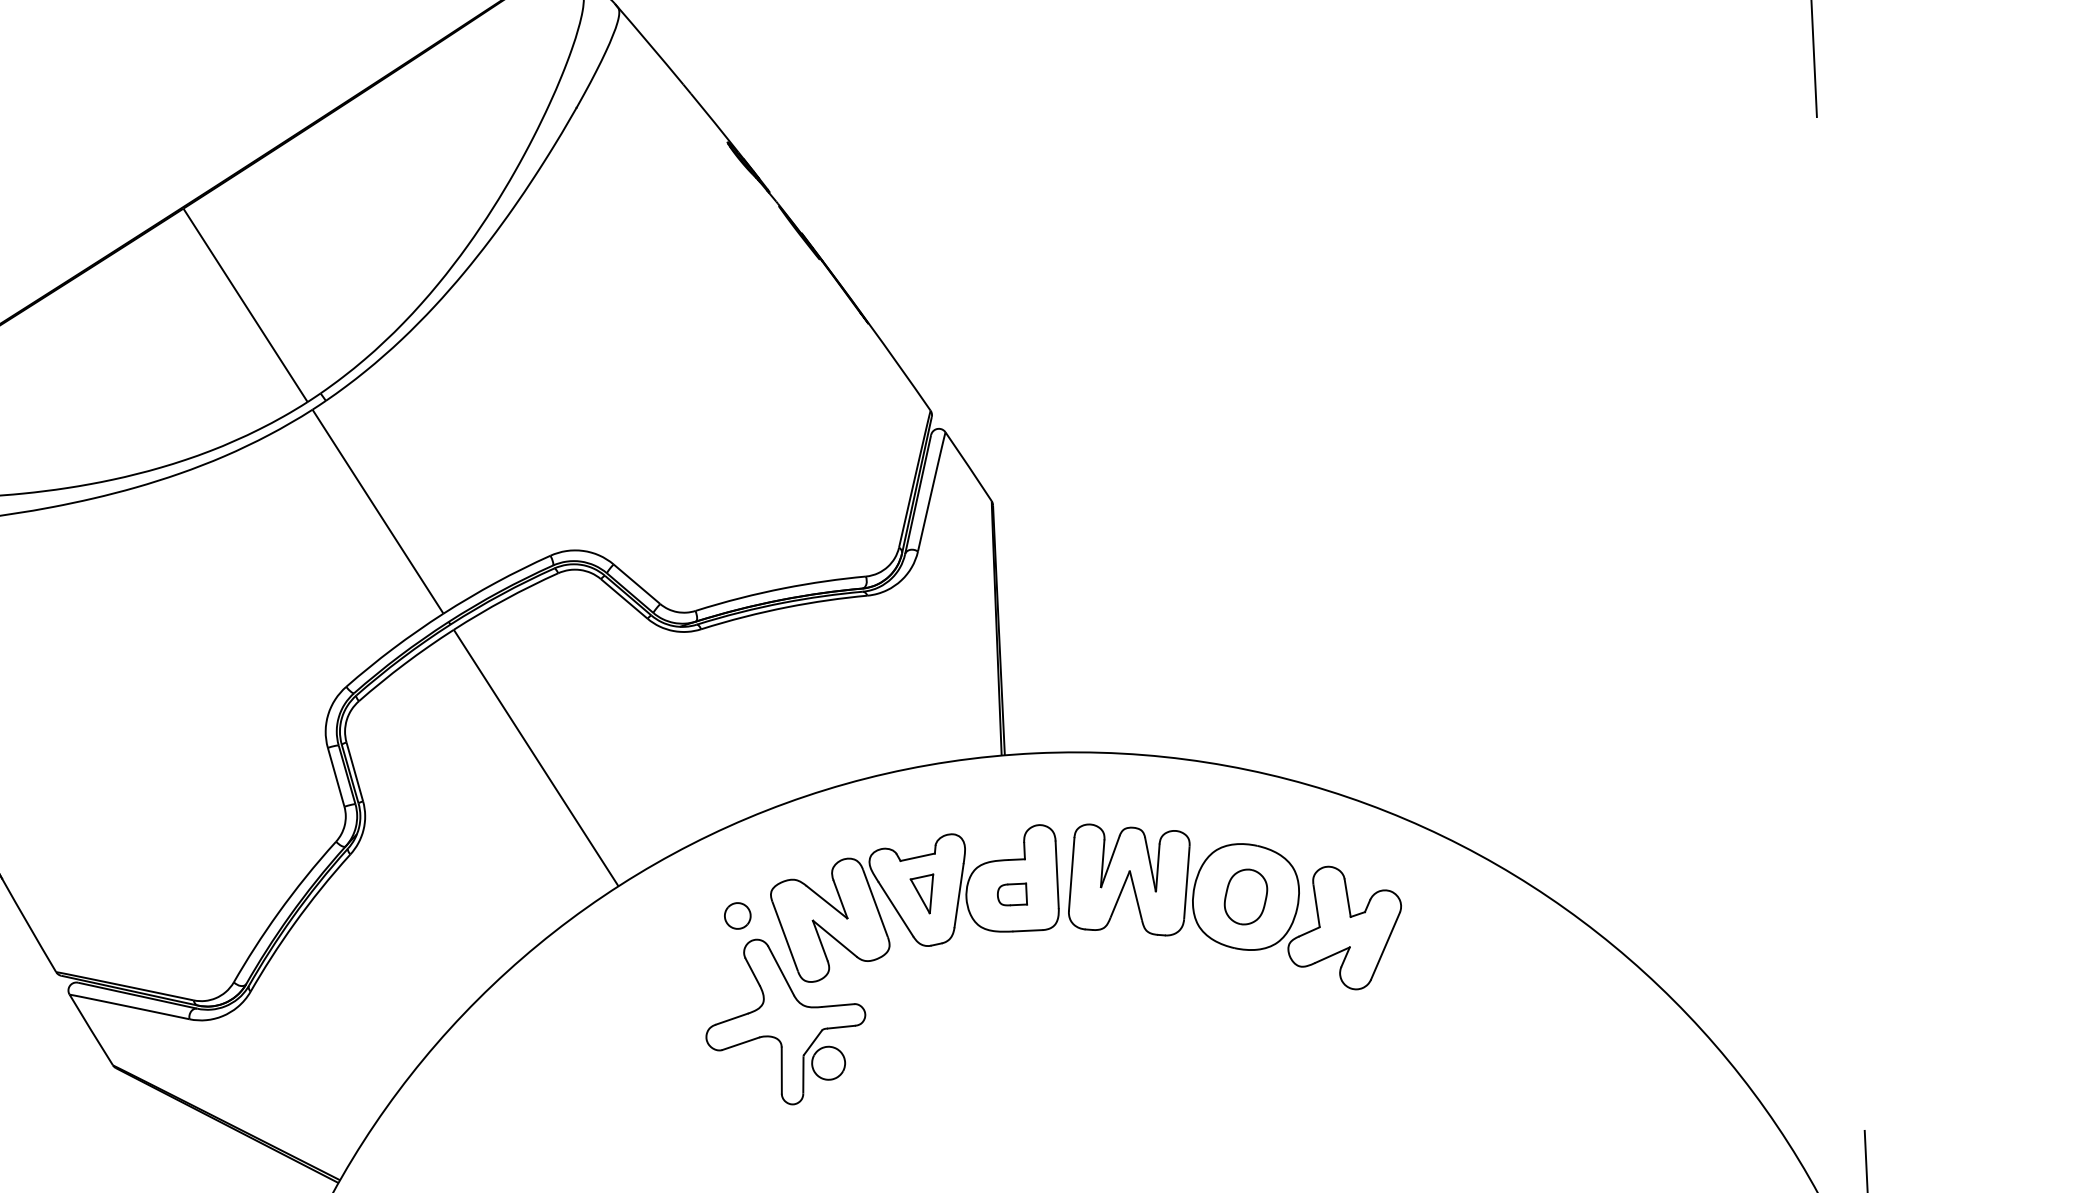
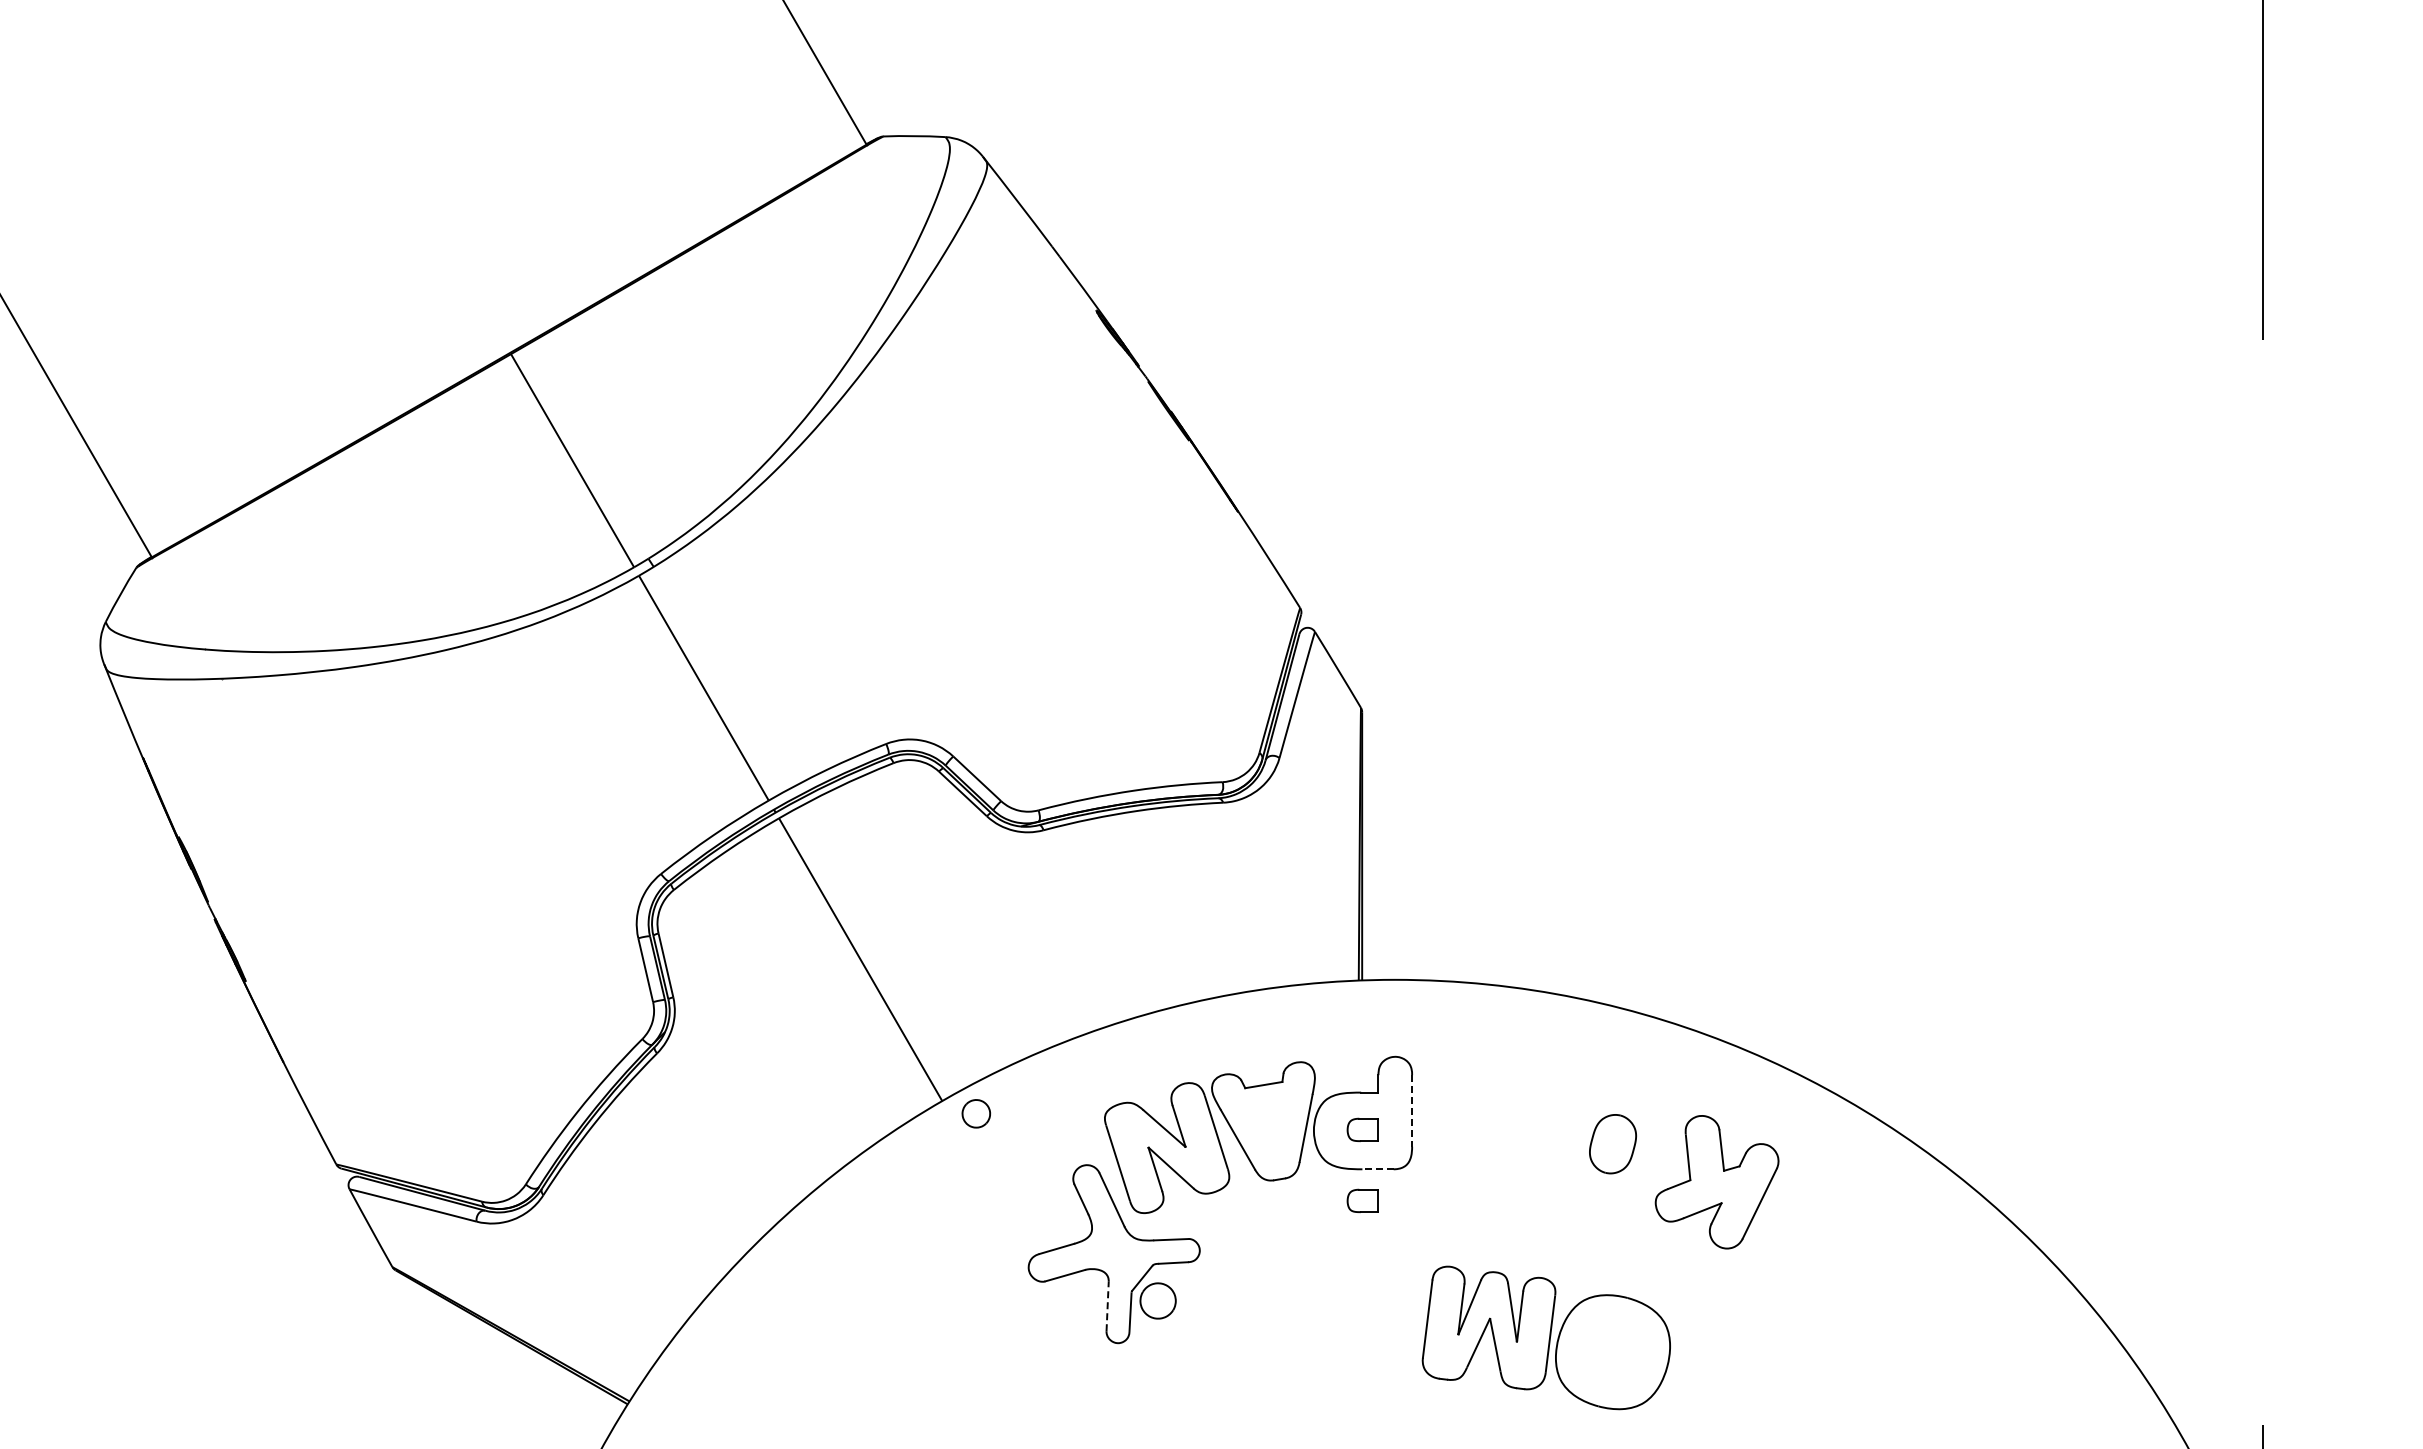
line: (1057, 874) -> (1412, 1110), solid -> dashed
part: (1182, 886) -> (1545, 1337), moved
part: (922, 893) -> (1267, 1124), removed
part: (737, 915) -> (976, 1113), moved
line: (1028, 930) -> (1378, 1169), solid -> dashed
part: (1014, 960) -> (1362, 1200), added
line: (781, 1070) -> (1107, 1306), solid -> dashed

